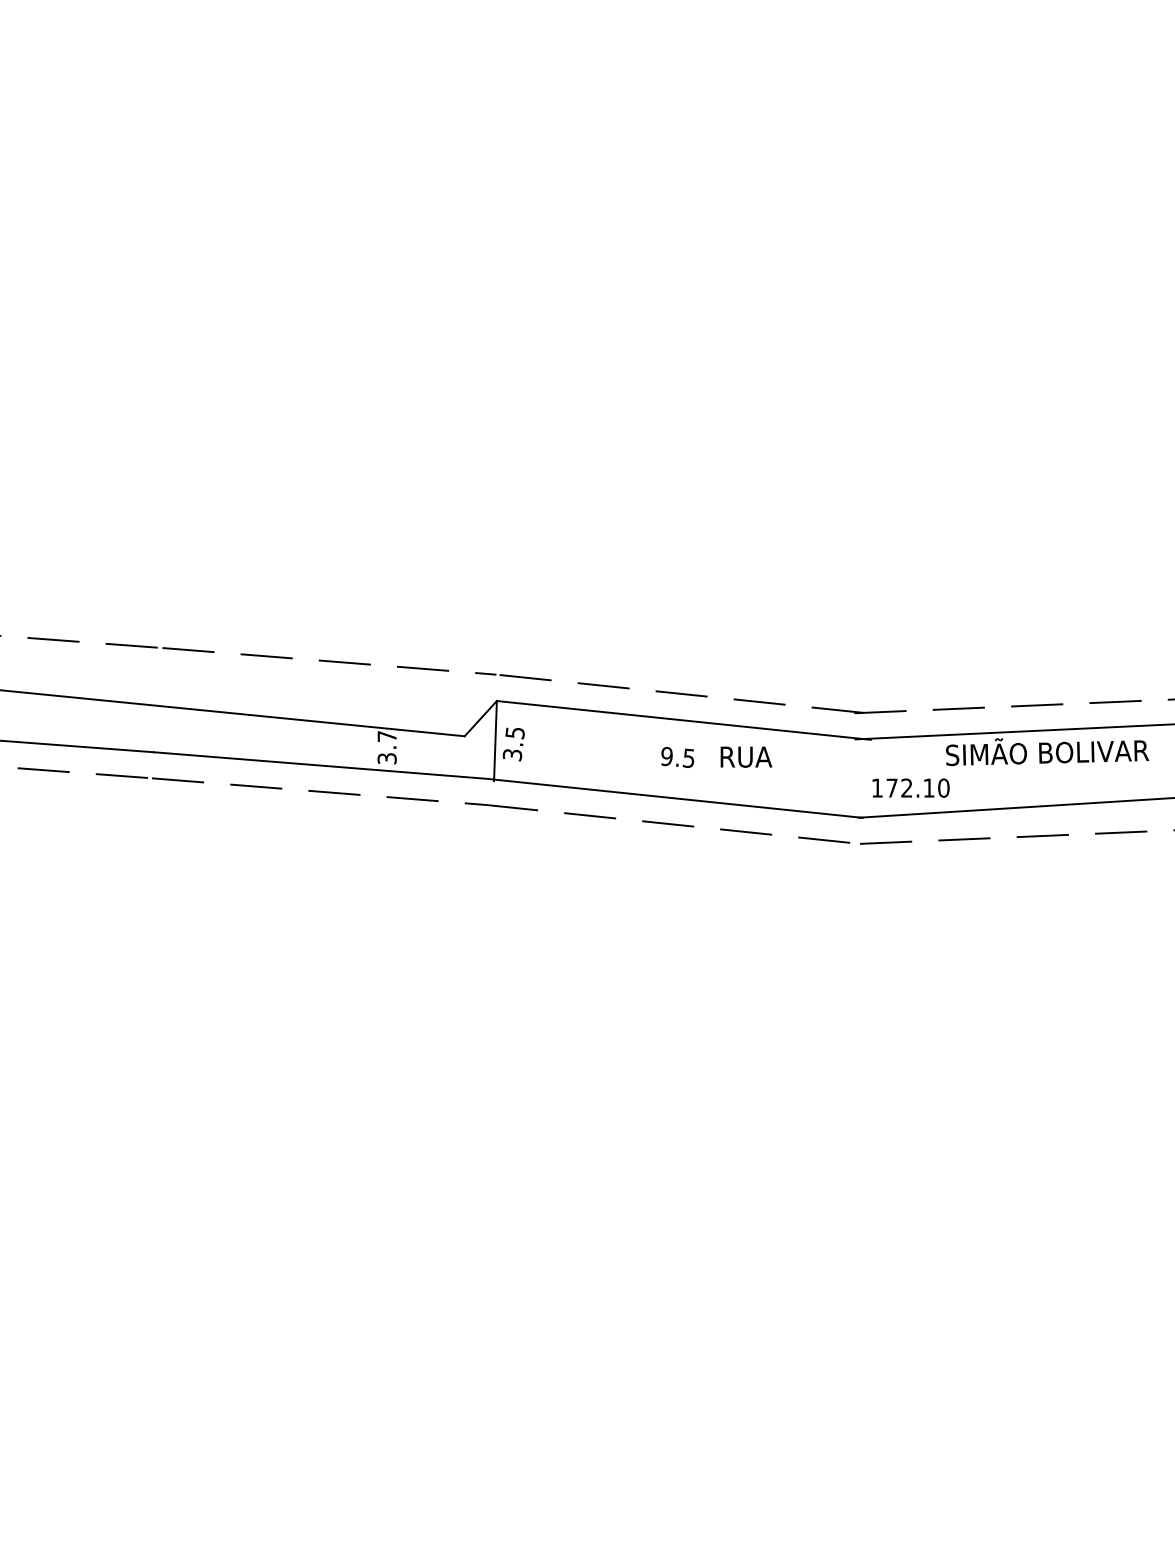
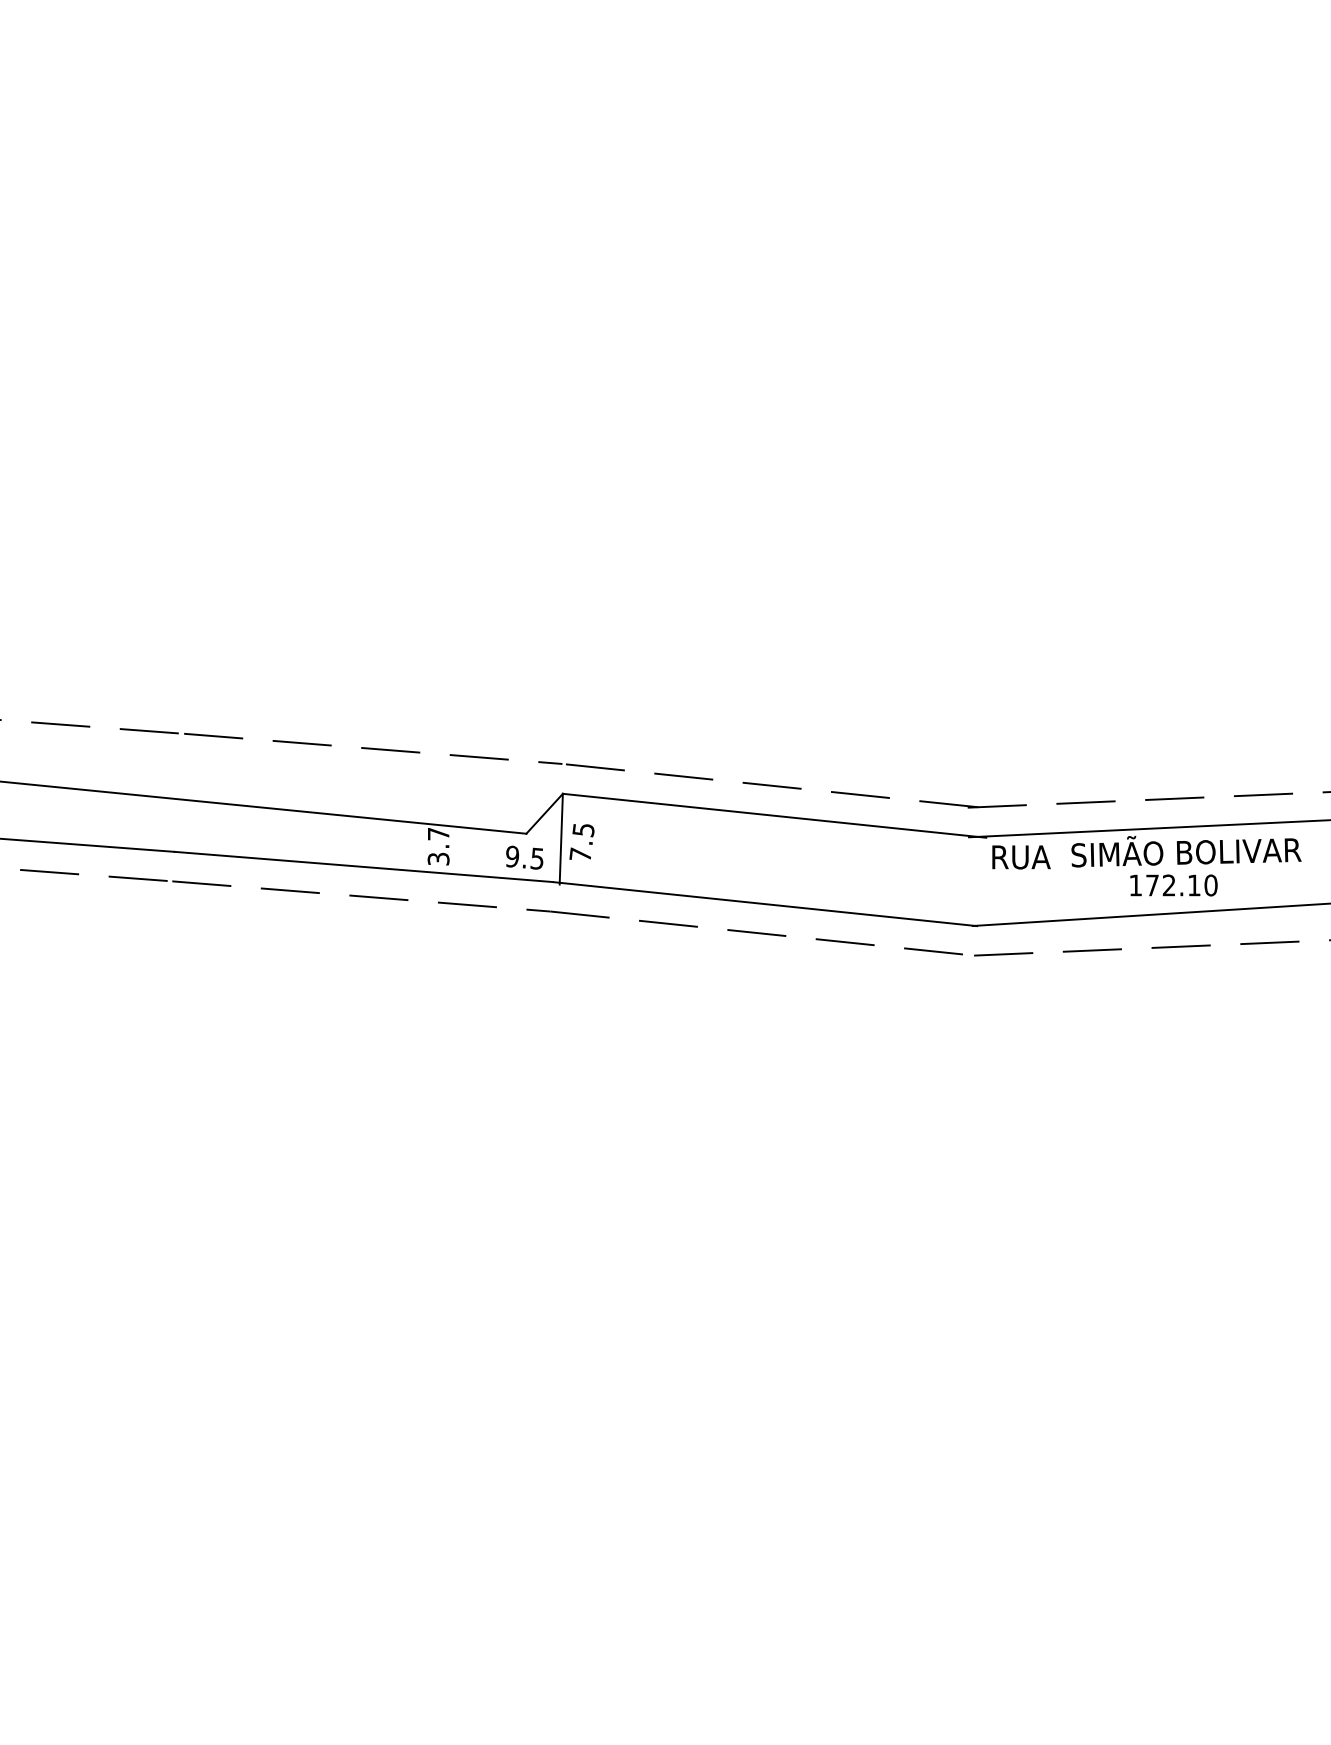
text: (512, 754) -> (580, 854), 3.5 -> 7.5
text: (677, 757) -> (524, 857), moved
text: (746, 757) -> (1021, 857), moved
text: (910, 788) -> (1173, 885), moved

